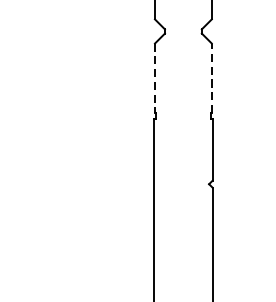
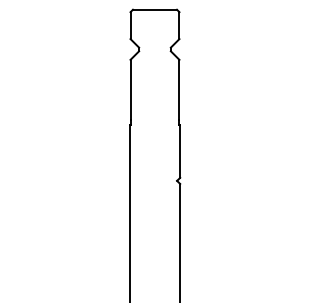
line: (154, 77) -> (130, 89), dashed -> solid
line: (211, 77) -> (179, 89), dashed -> solid

